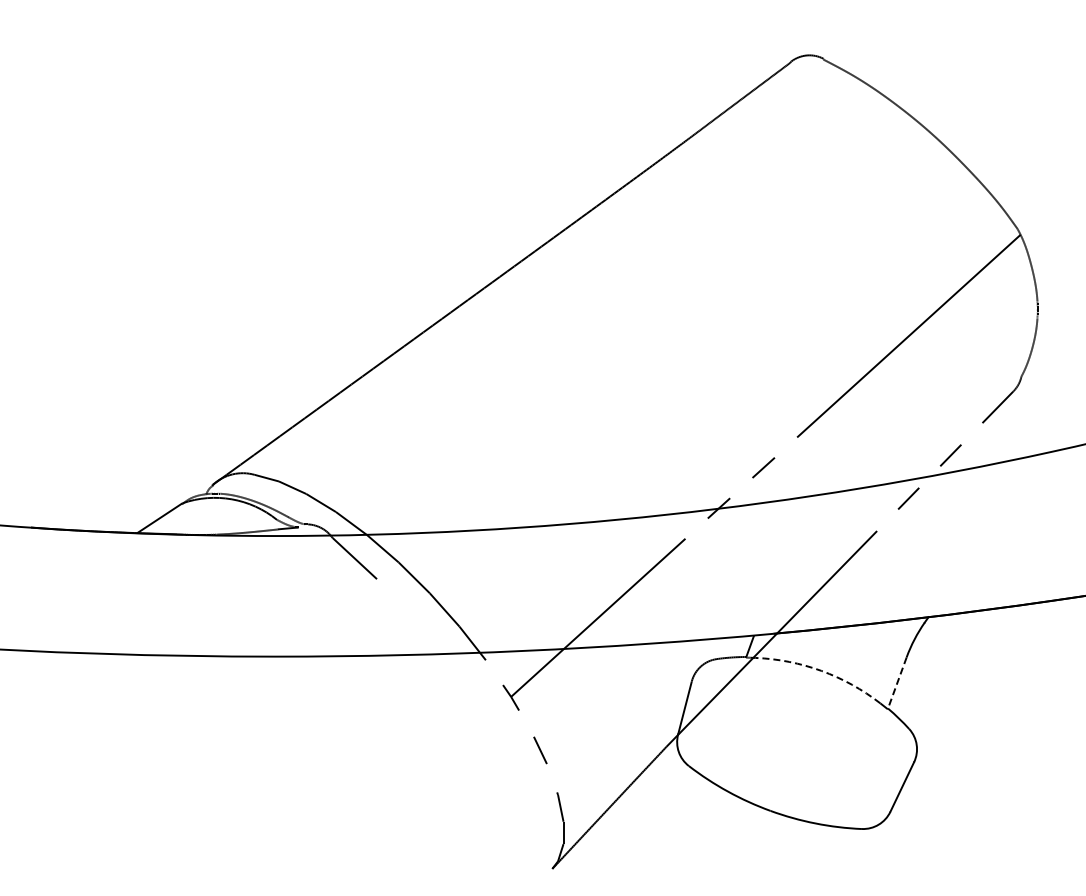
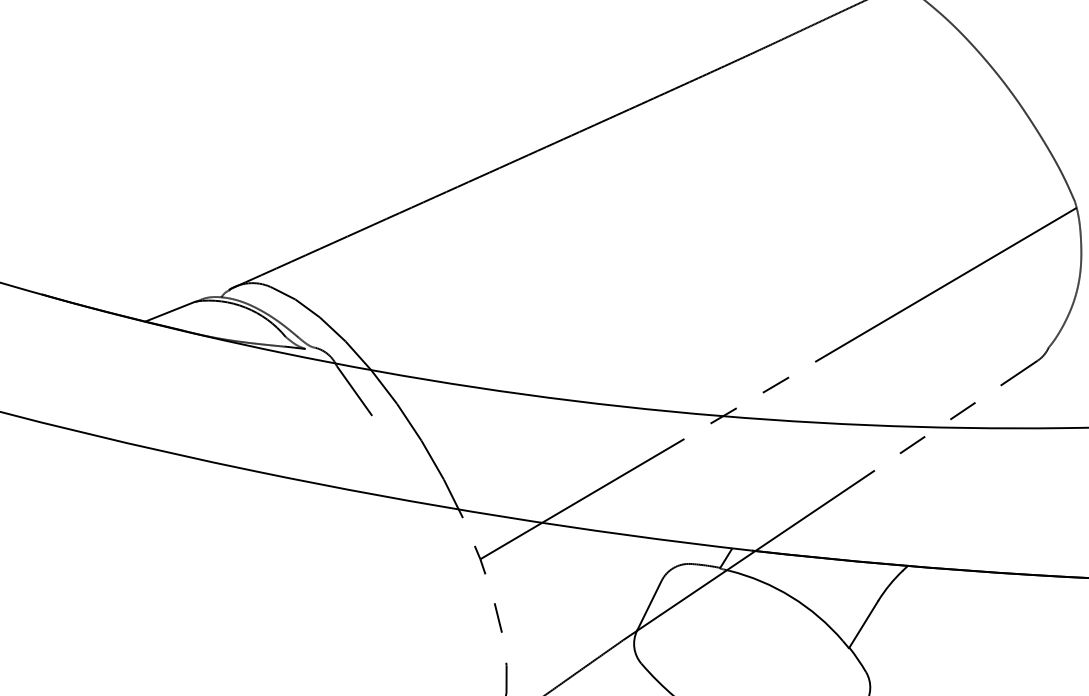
arc: (821, 670) -> (791, 596), dashed -> solid
line: (897, 683) -> (863, 624), dashed -> solid

